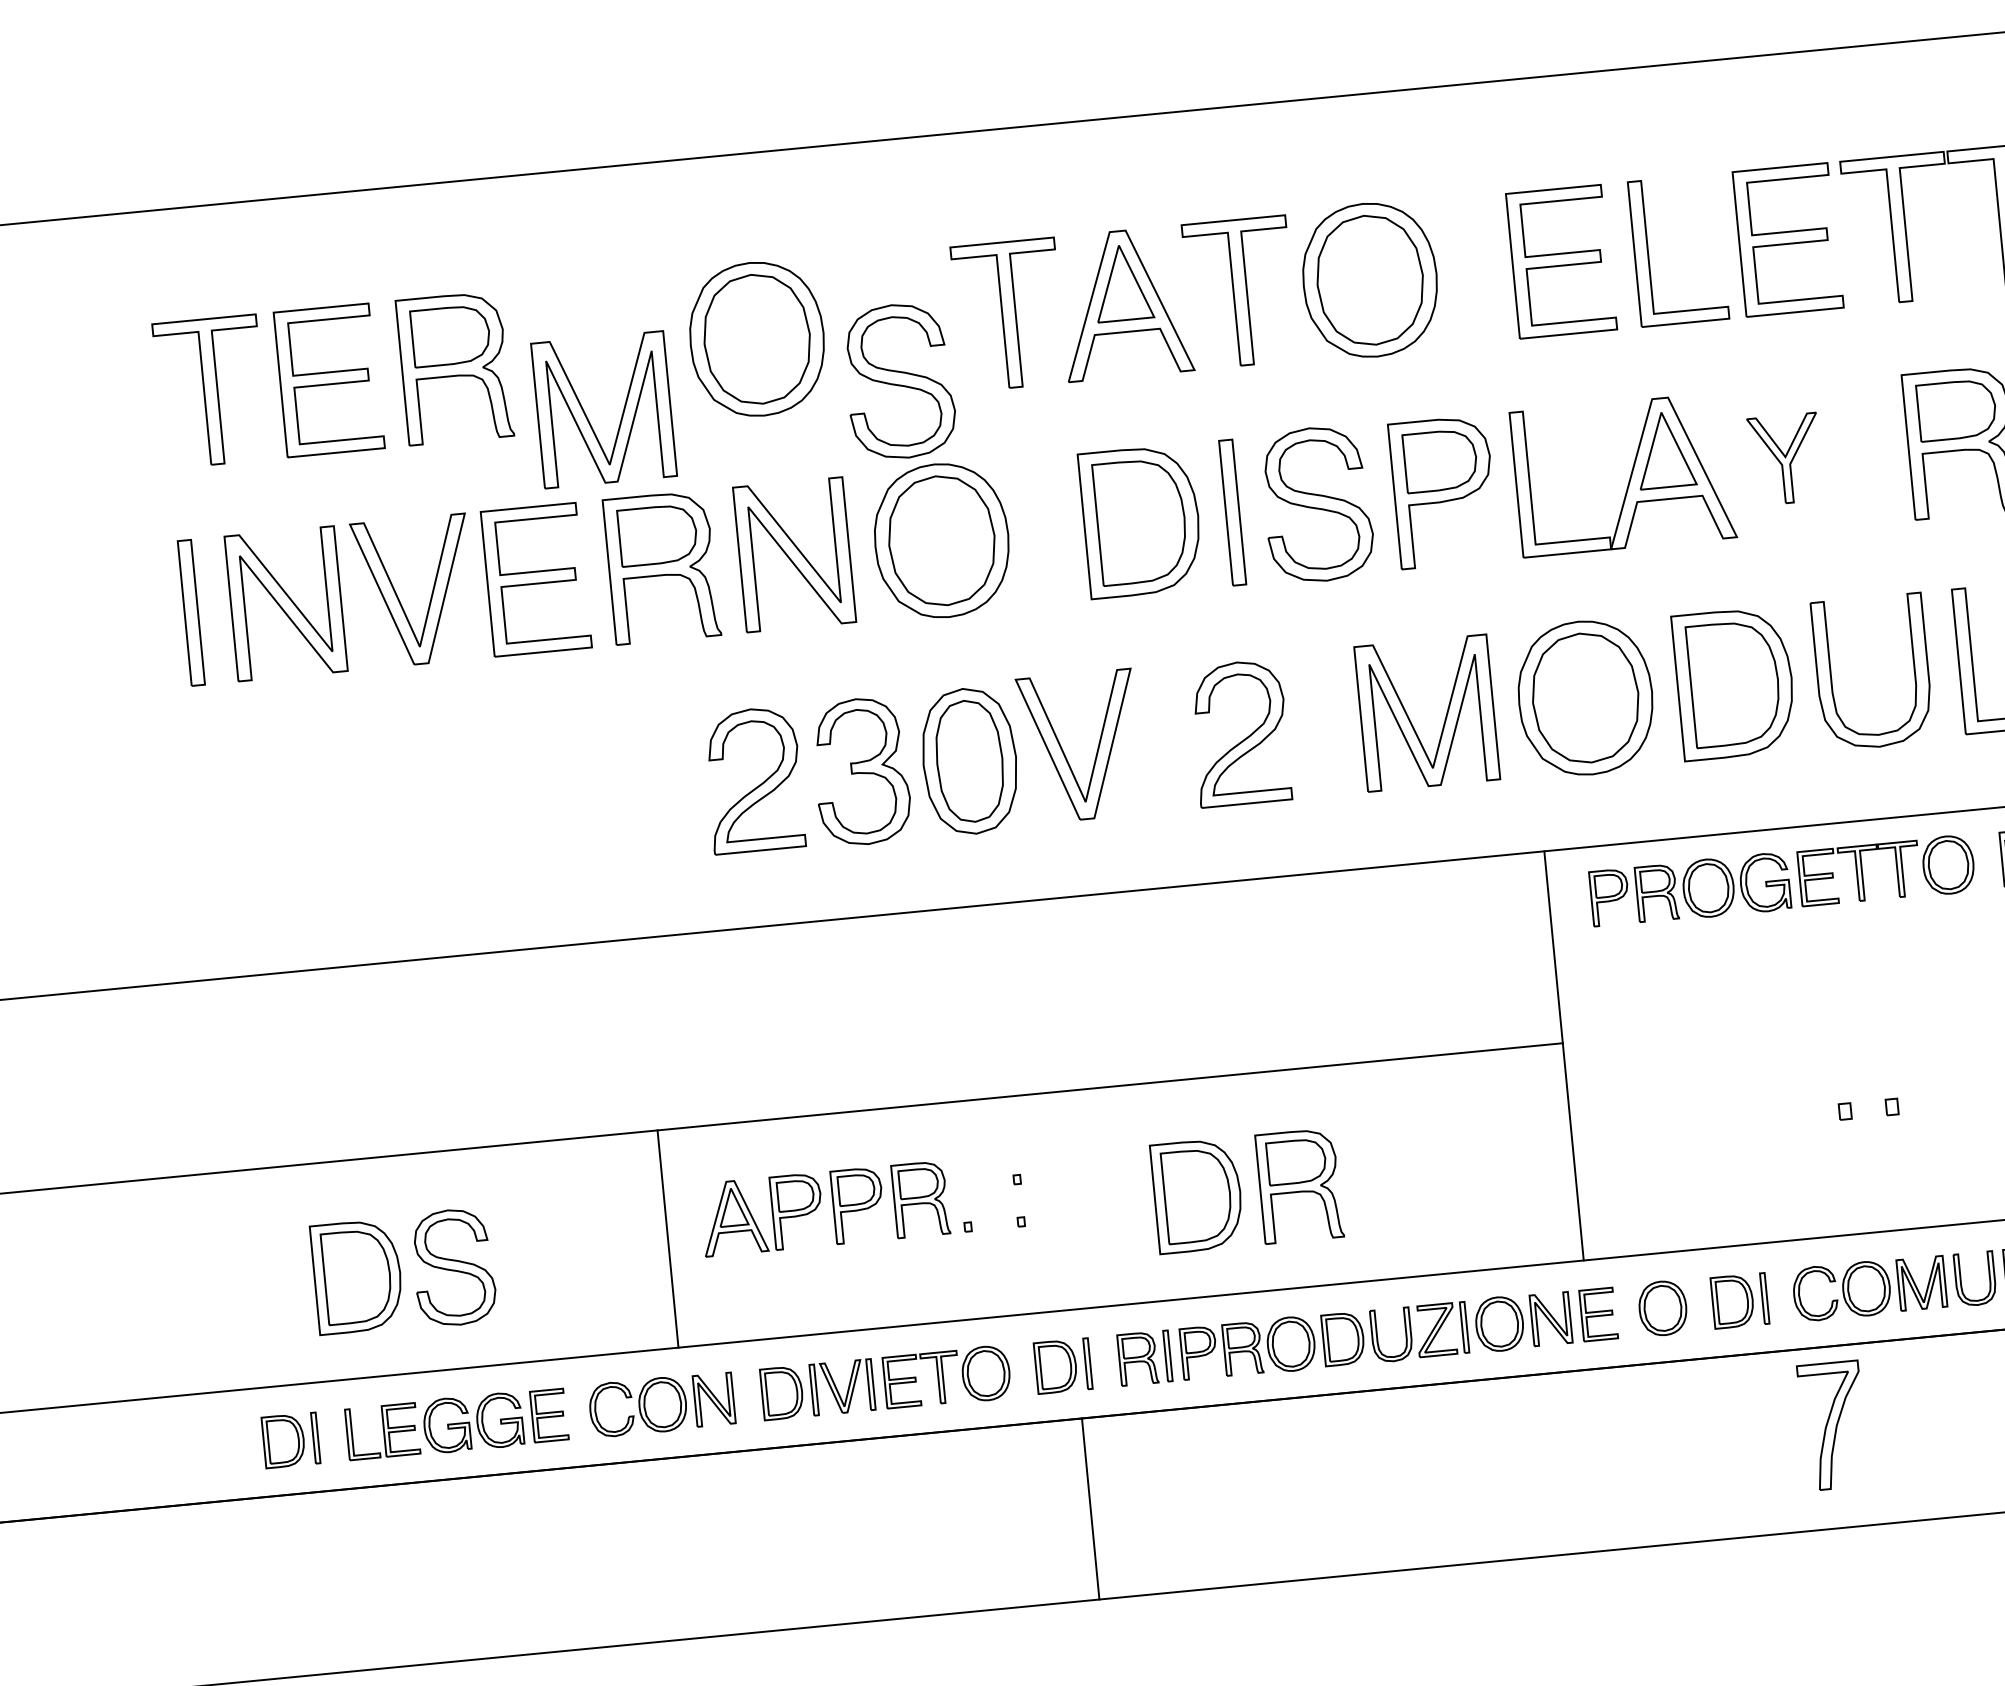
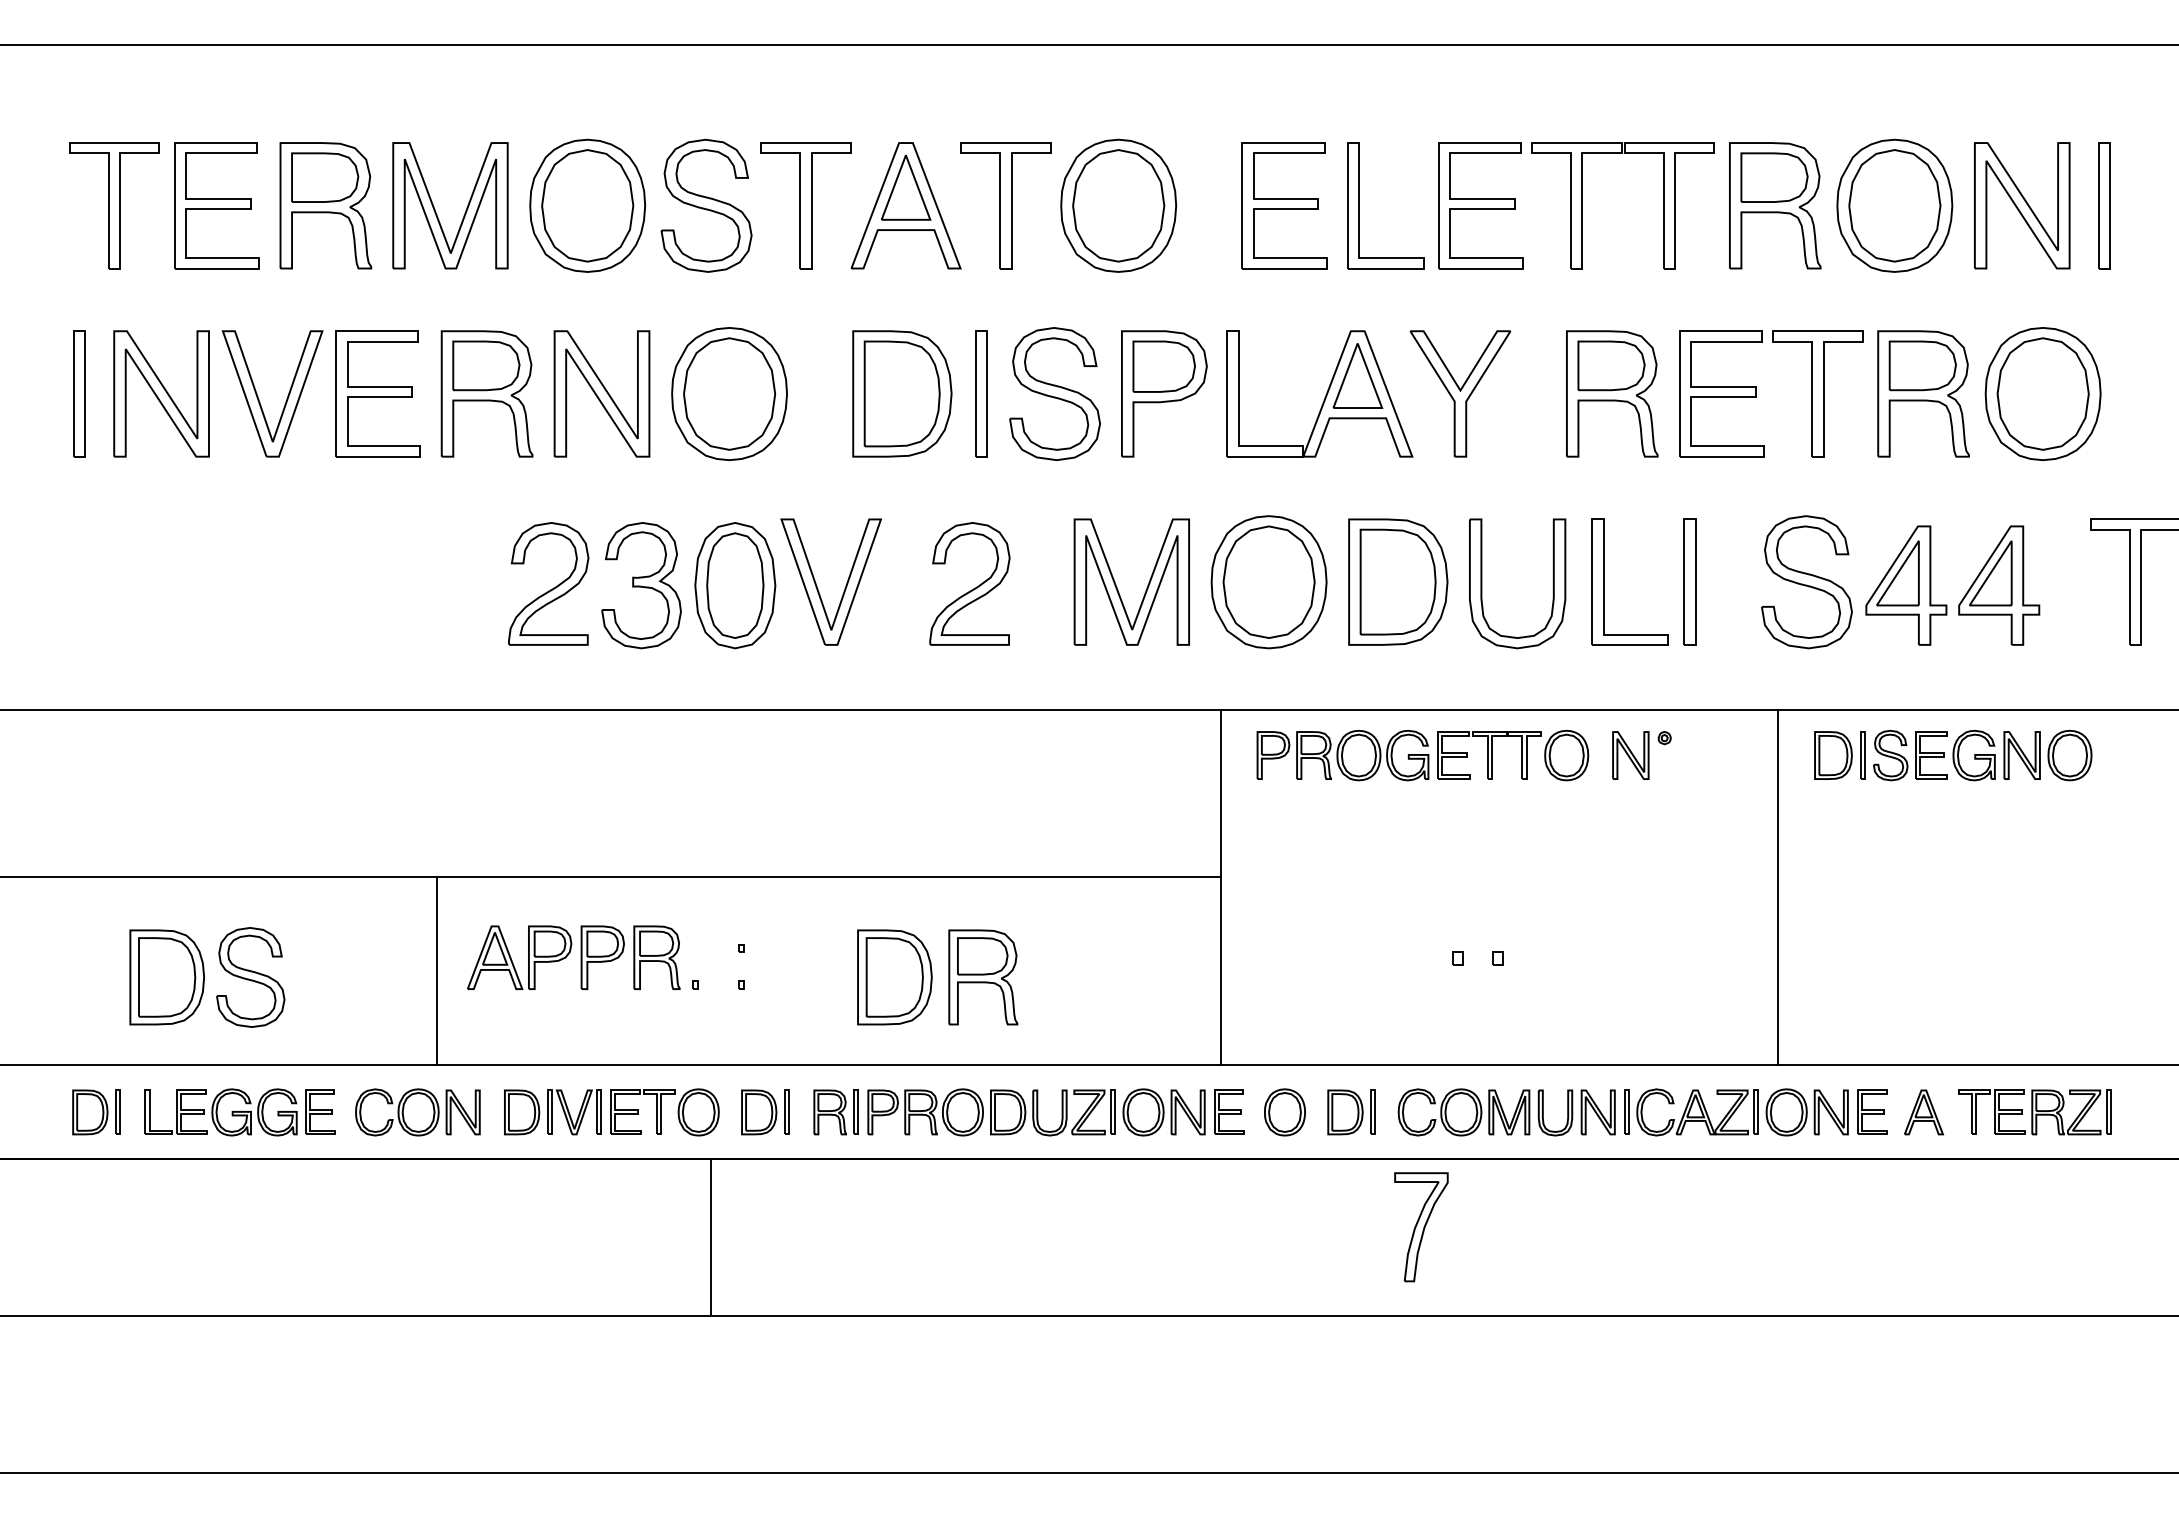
part: (899, 381) -> (706, 205), moved
part: (588, 418) -> (436, 211), moved
part: (1785, 458) -> (1460, 393), size x1.67
line: (1090, 1508) -> (711, 1236), moved

